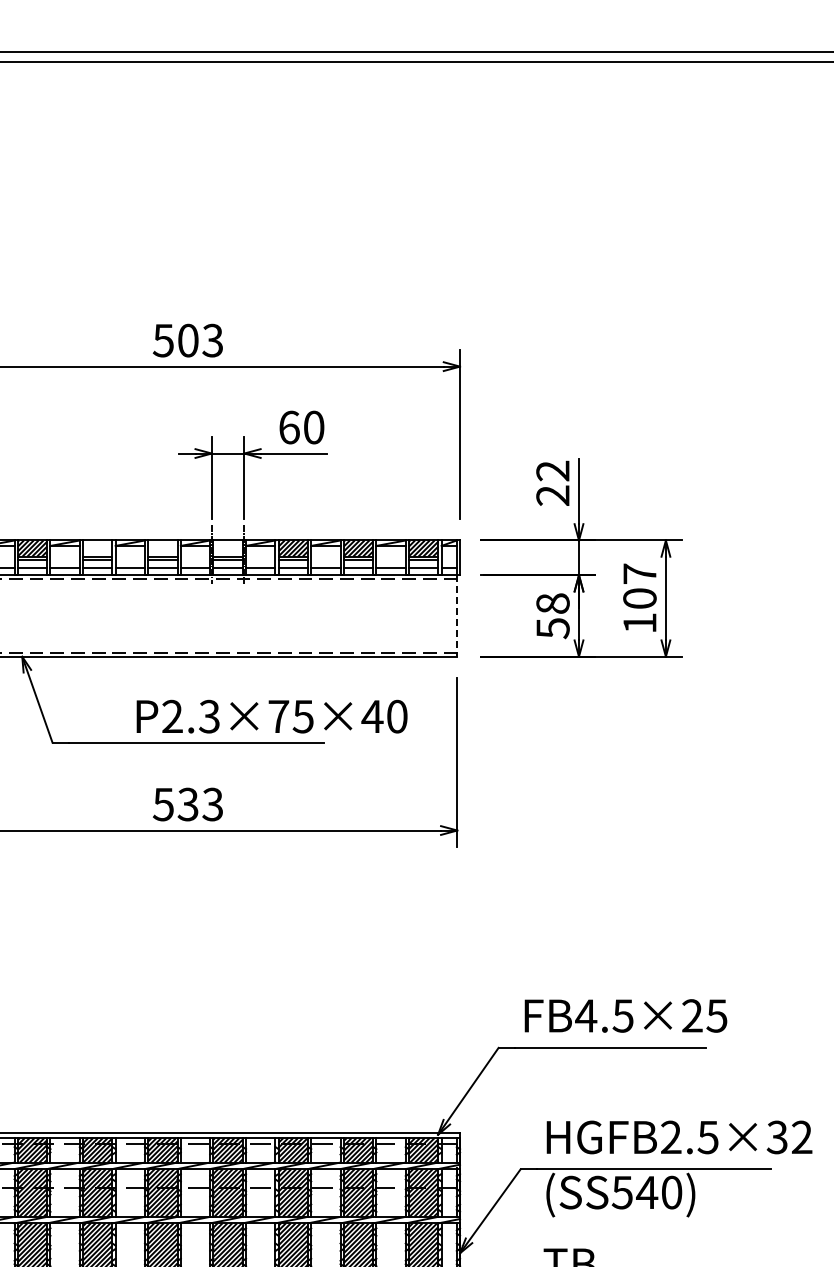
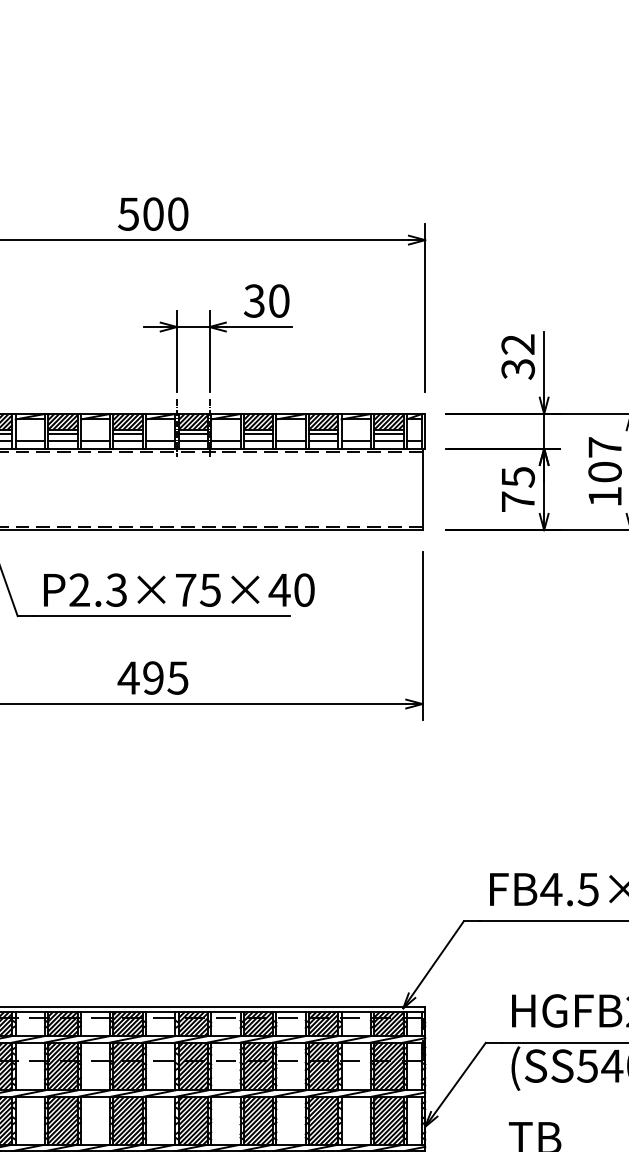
text: (212, 340) -> (177, 214), 503 -> 500
text: (288, 427) -> (253, 301), 60 -> 30
text: (553, 495) -> (518, 369), 22 -> 32
hatch: (97, 548) -> (62, 422), added
hatch: (162, 548) -> (127, 422), added
hatch: (227, 548) -> (192, 422), added
line: (457, 616) -> (422, 490), dashed -> solid
text: (552, 616) -> (517, 490), 58 -> 75
text: (271, 716) -> (178, 590), moved
text: (187, 804) -> (152, 678), 533 -> 495

